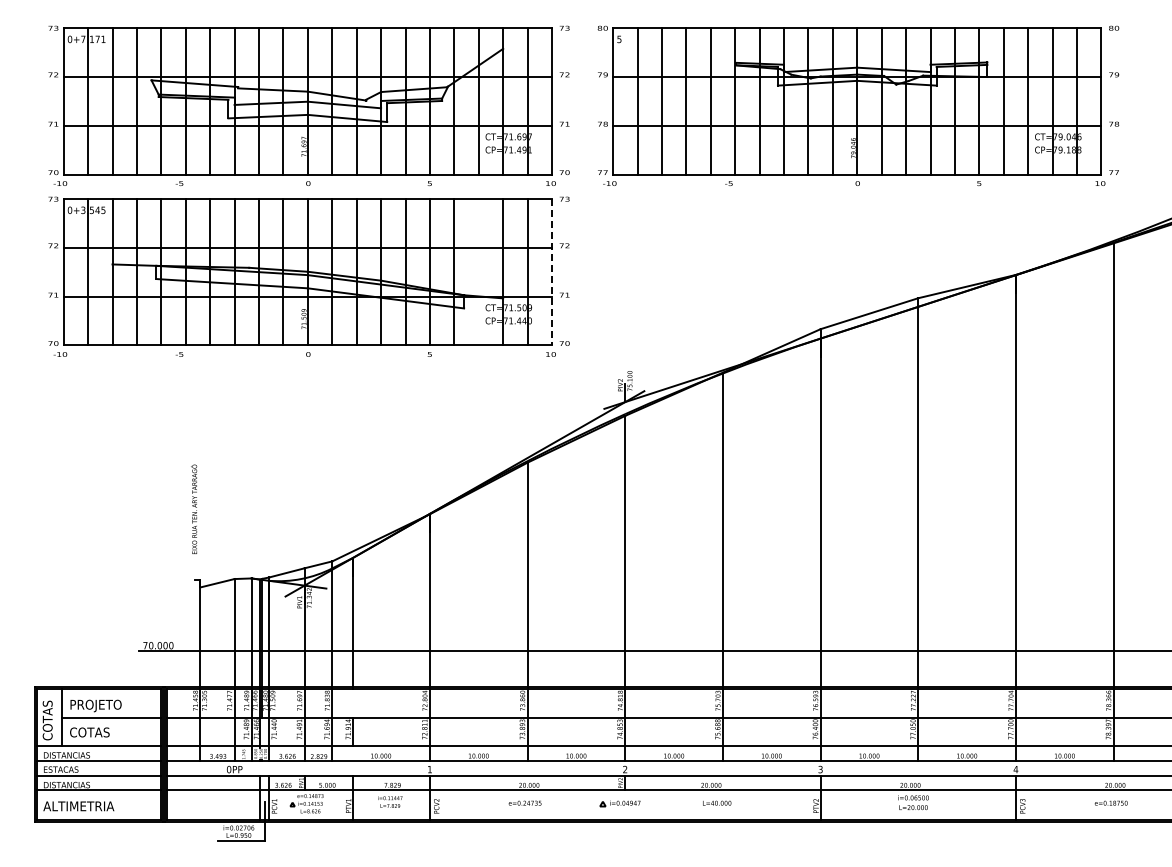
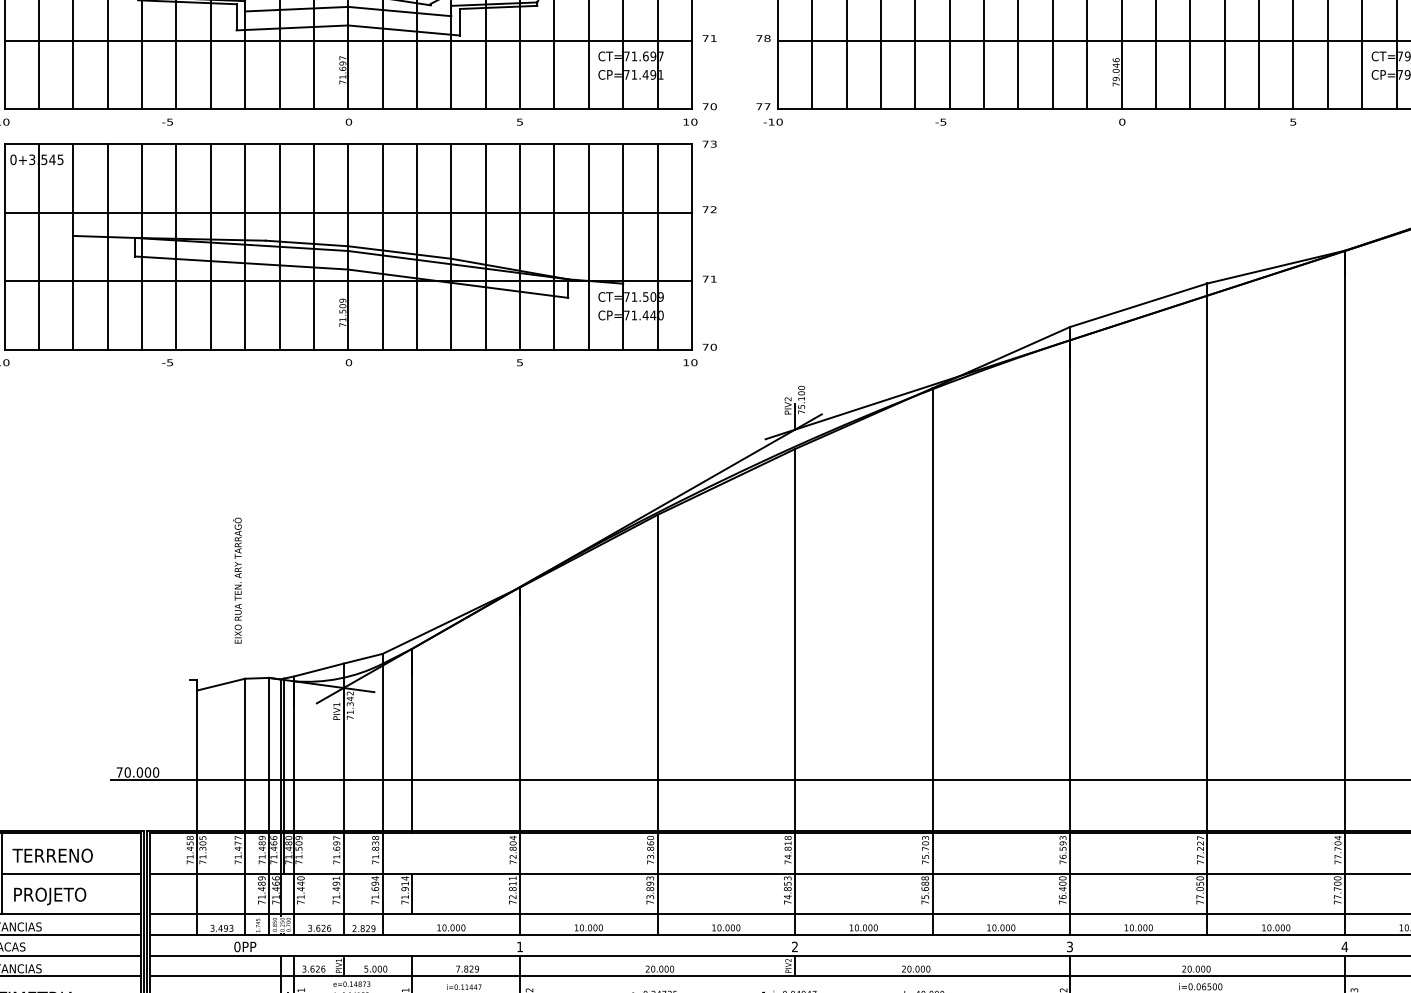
line: (478, 271) -> (588, 245), added
line: (552, 272) -> (692, 247), dashed -> solid
text: (194, 508) -> (237, 579), moved
text: (97, 705) -> (52, 856), PROJETO -> TERRENO
text: (95, 733) -> (49, 896), COTAS -> PROJETO

